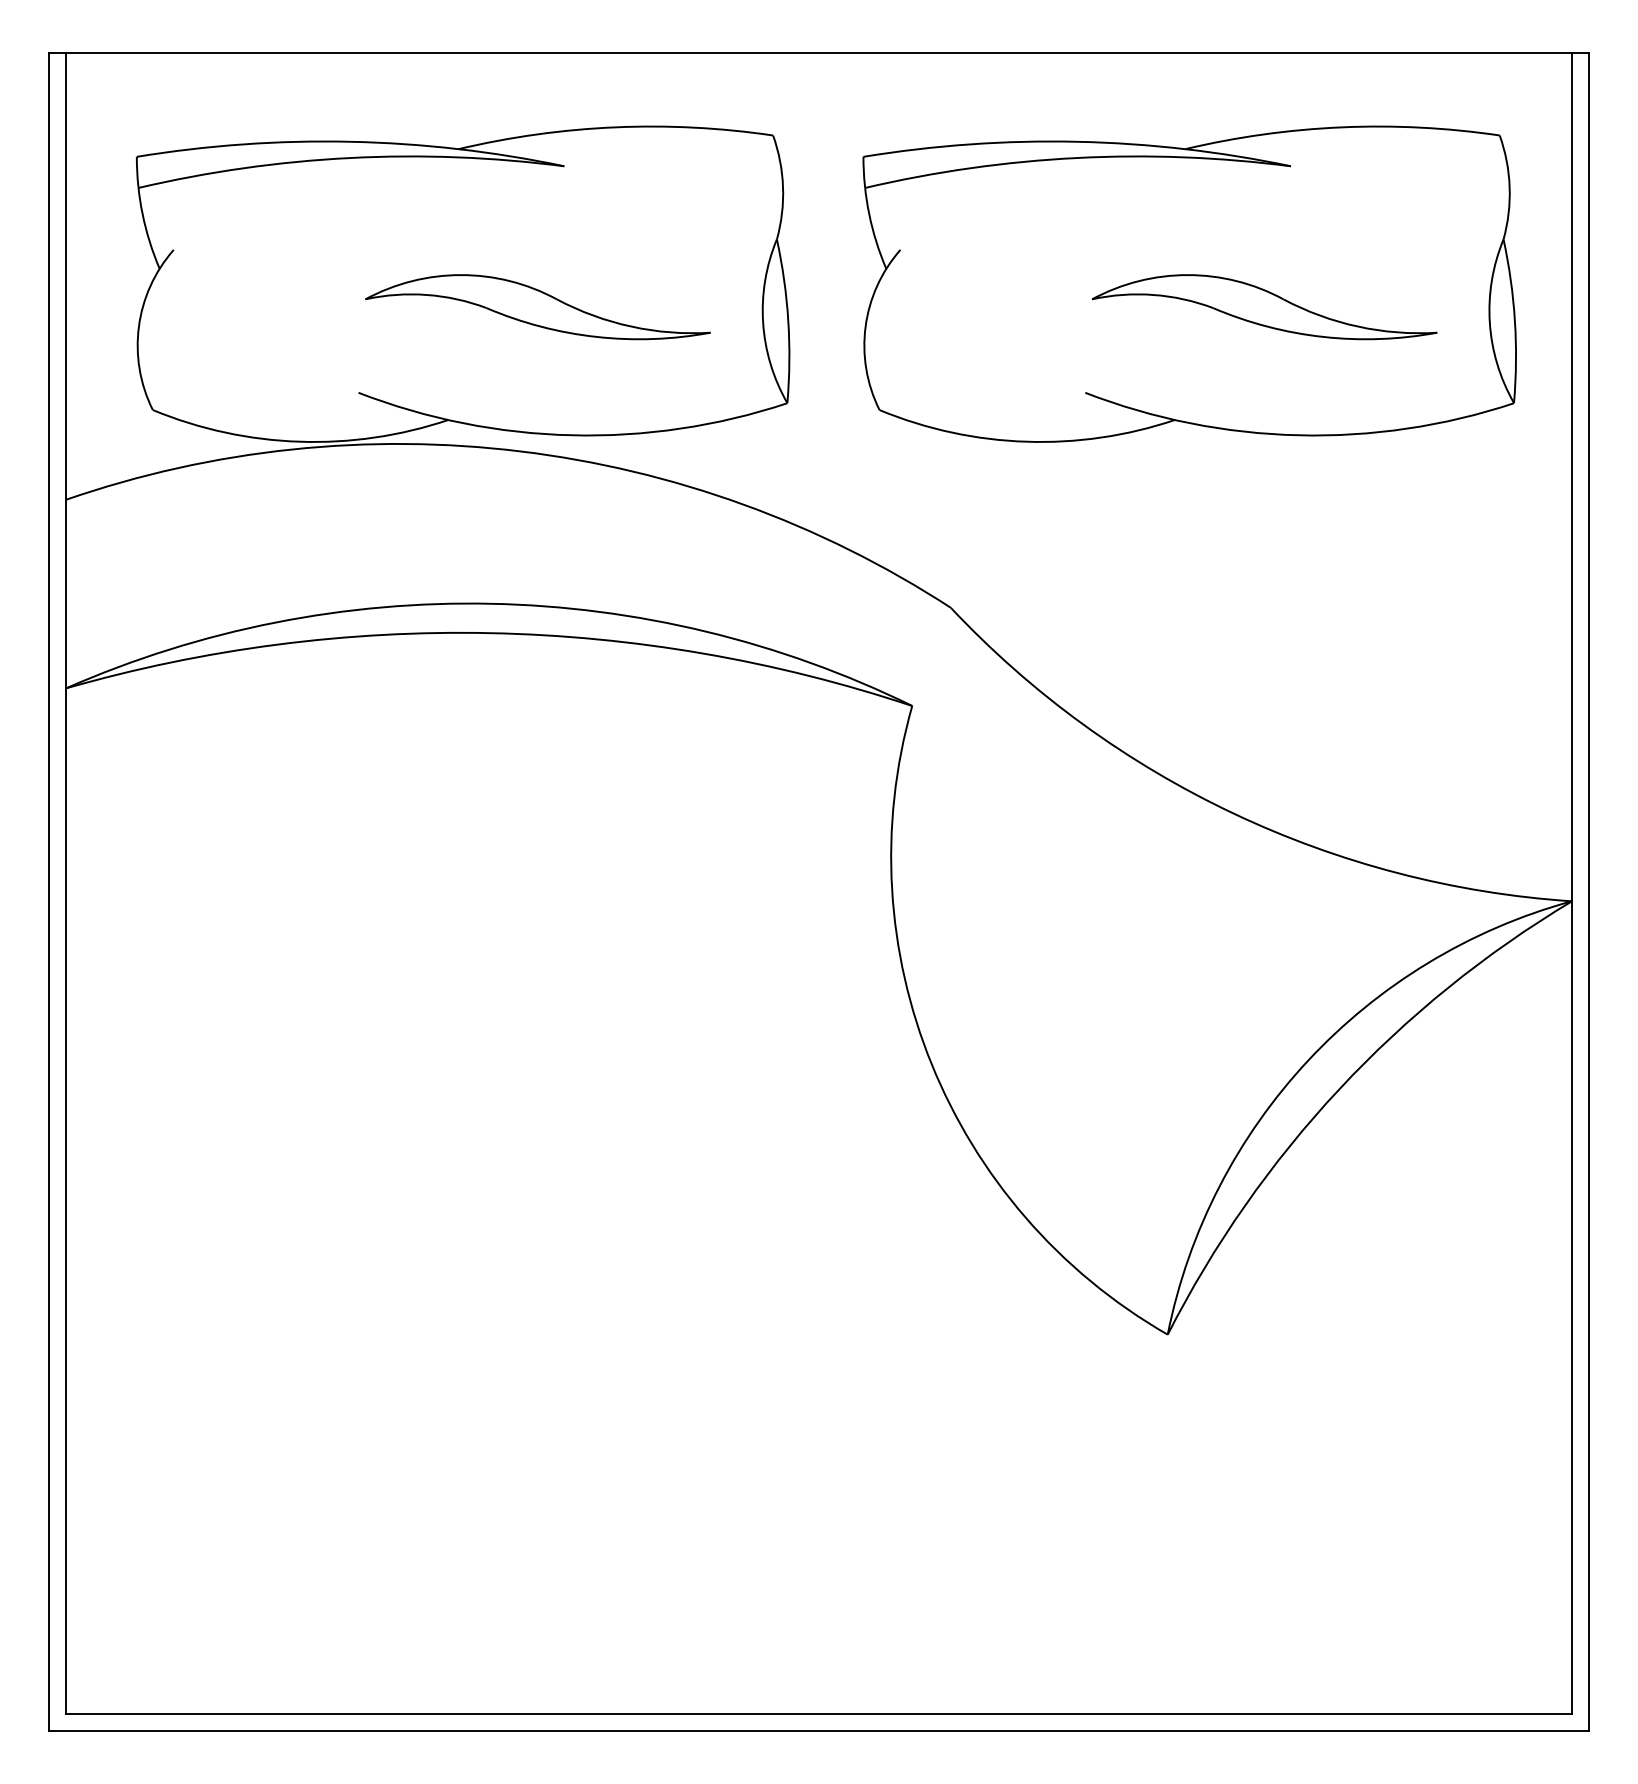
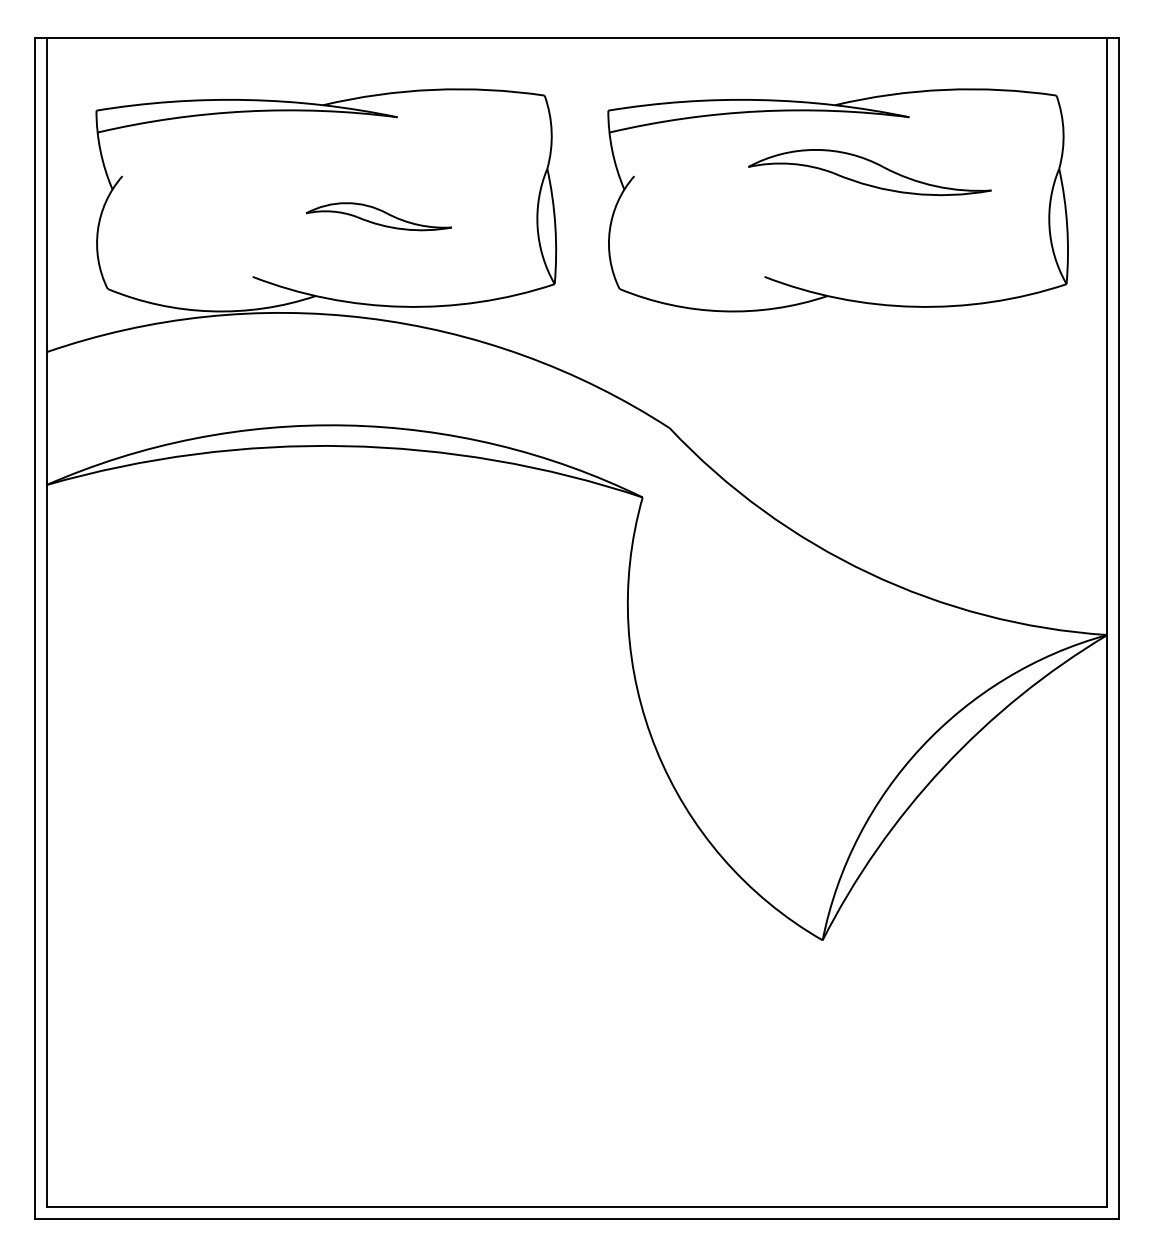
part: (537, 307) -> (378, 216), size x0.6
part: (1264, 307) -> (869, 172), moved

